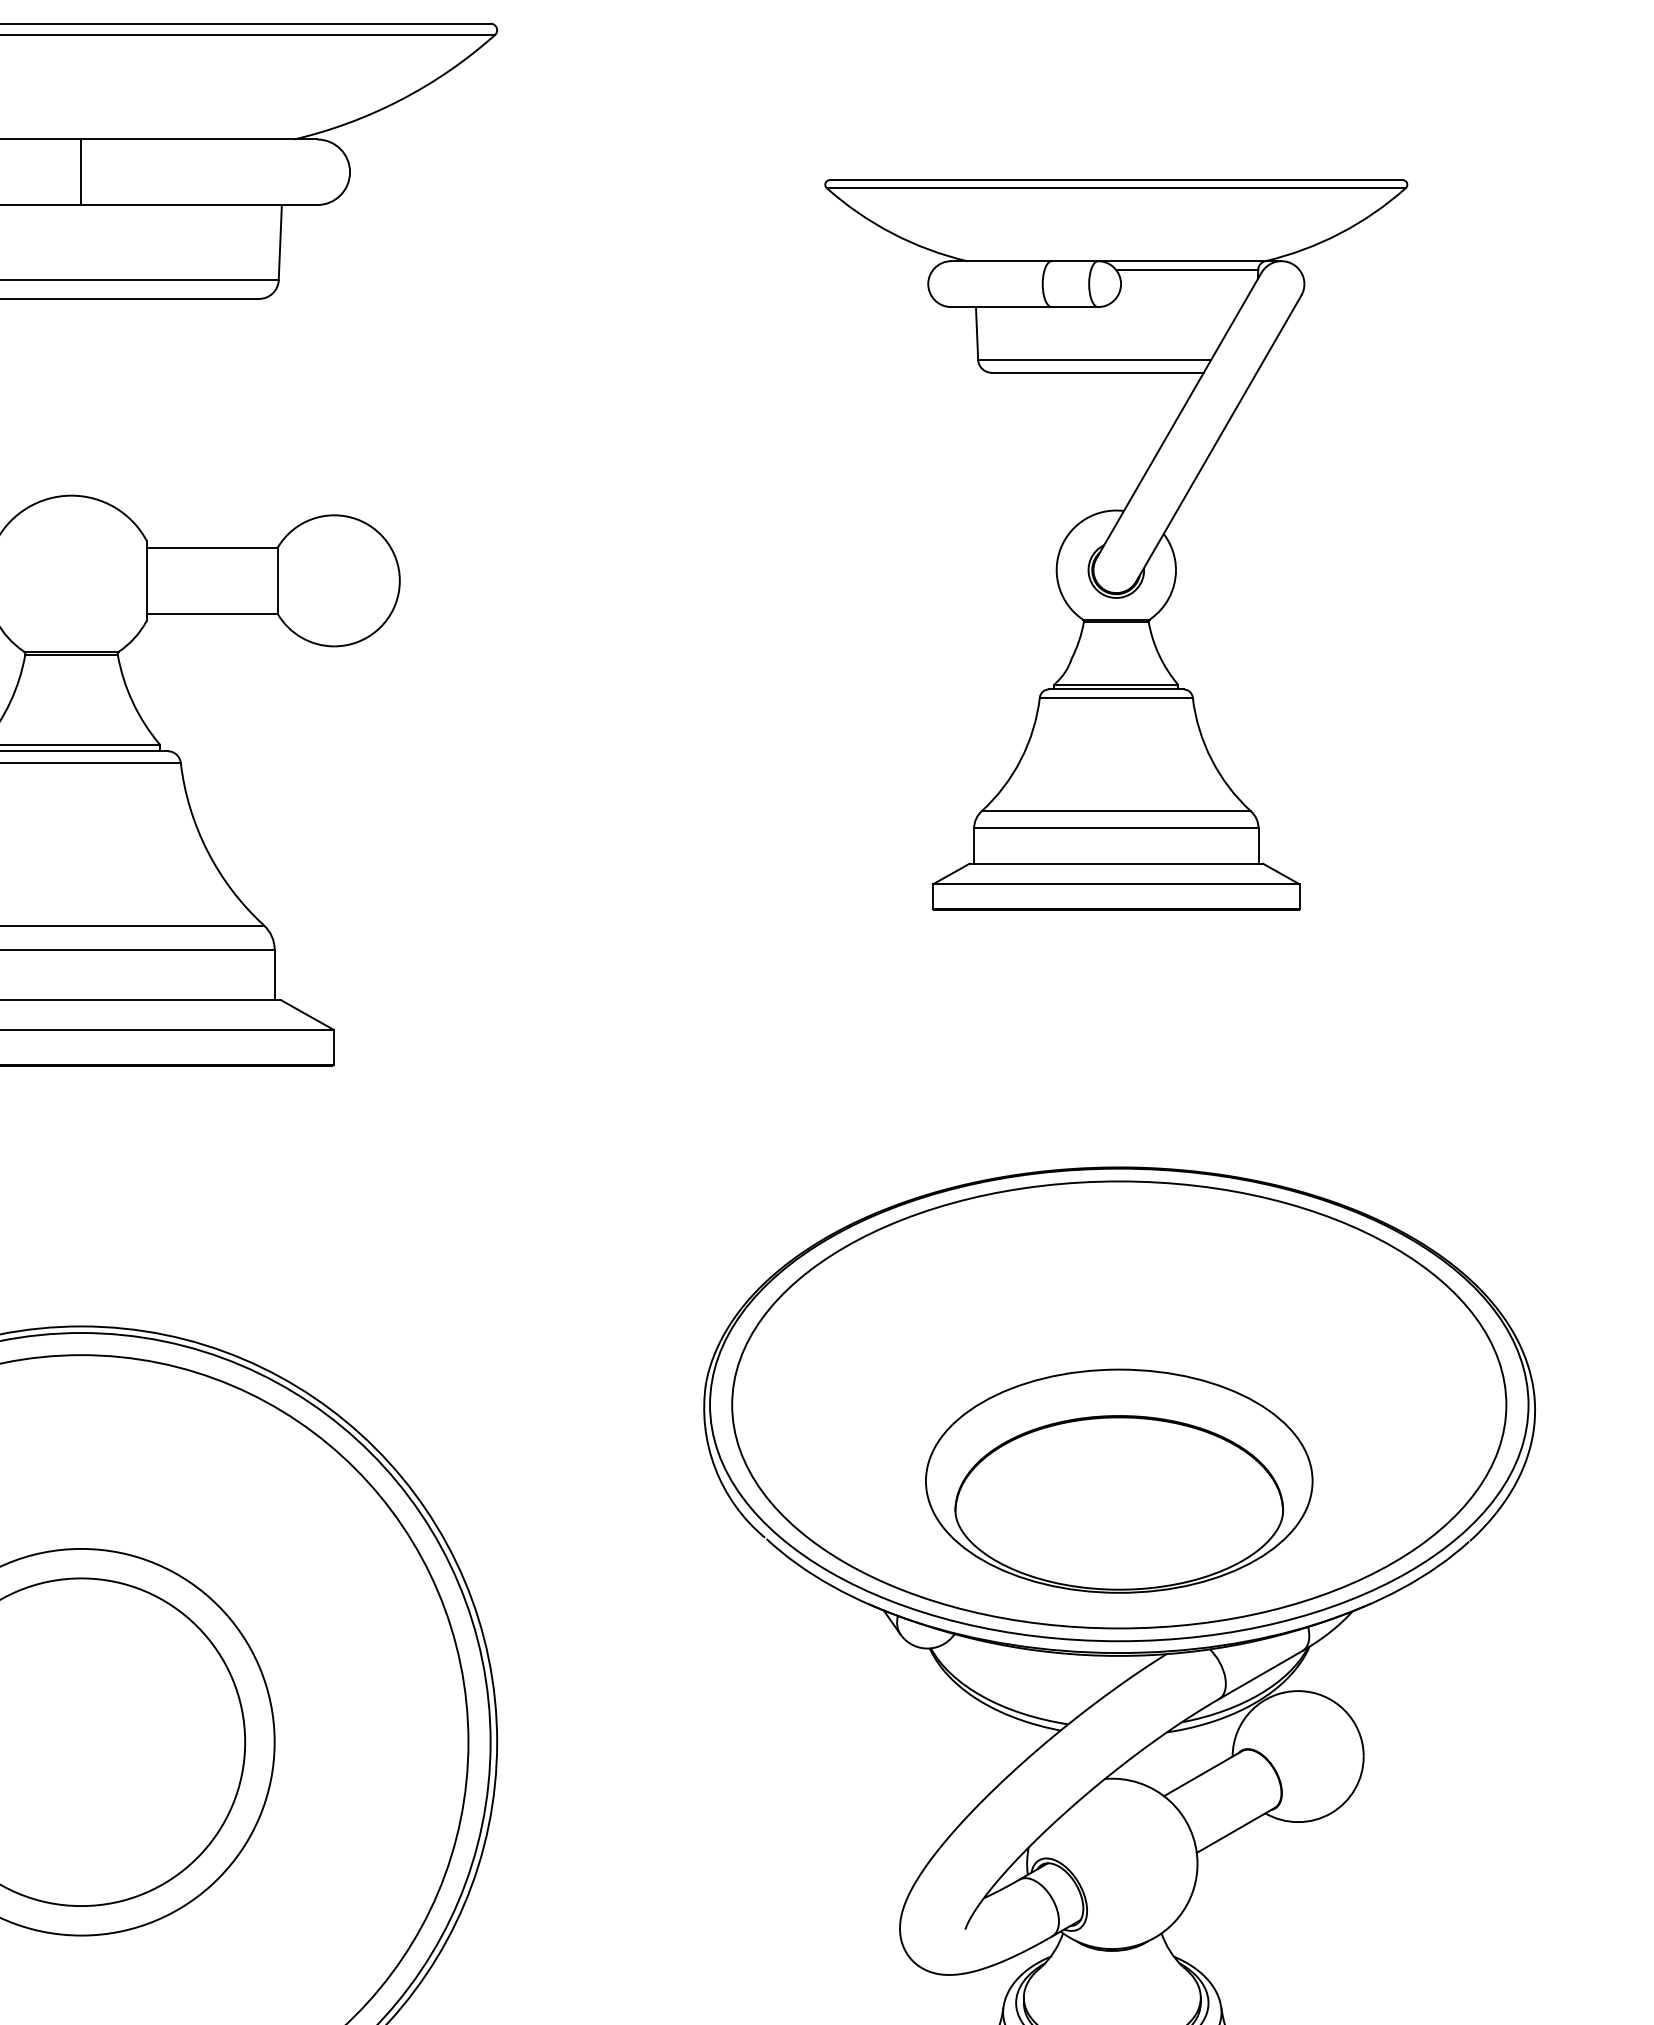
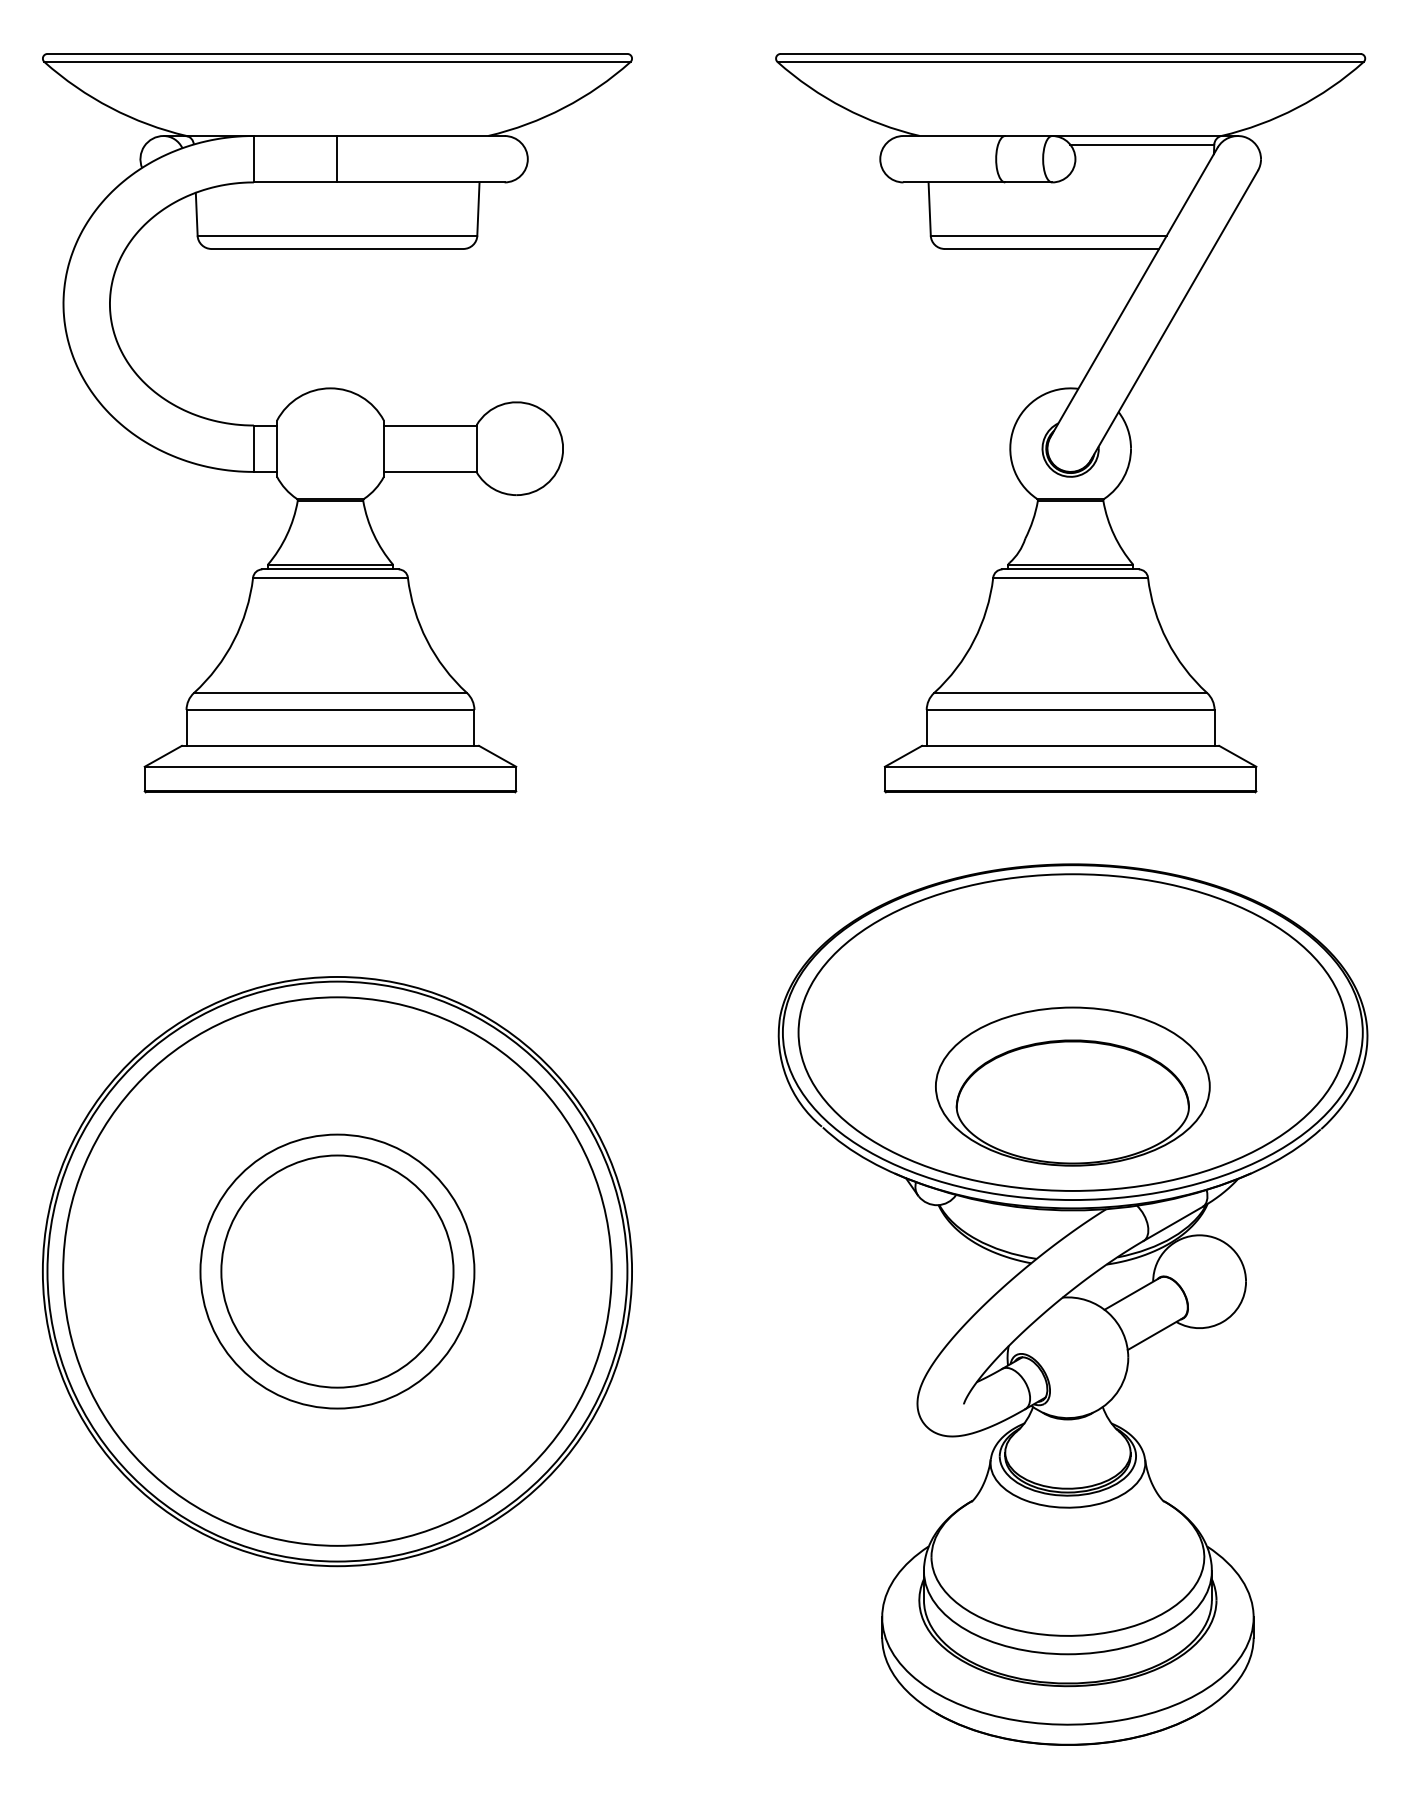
part: (1115, 545) -> (1070, 423), size x1.43

